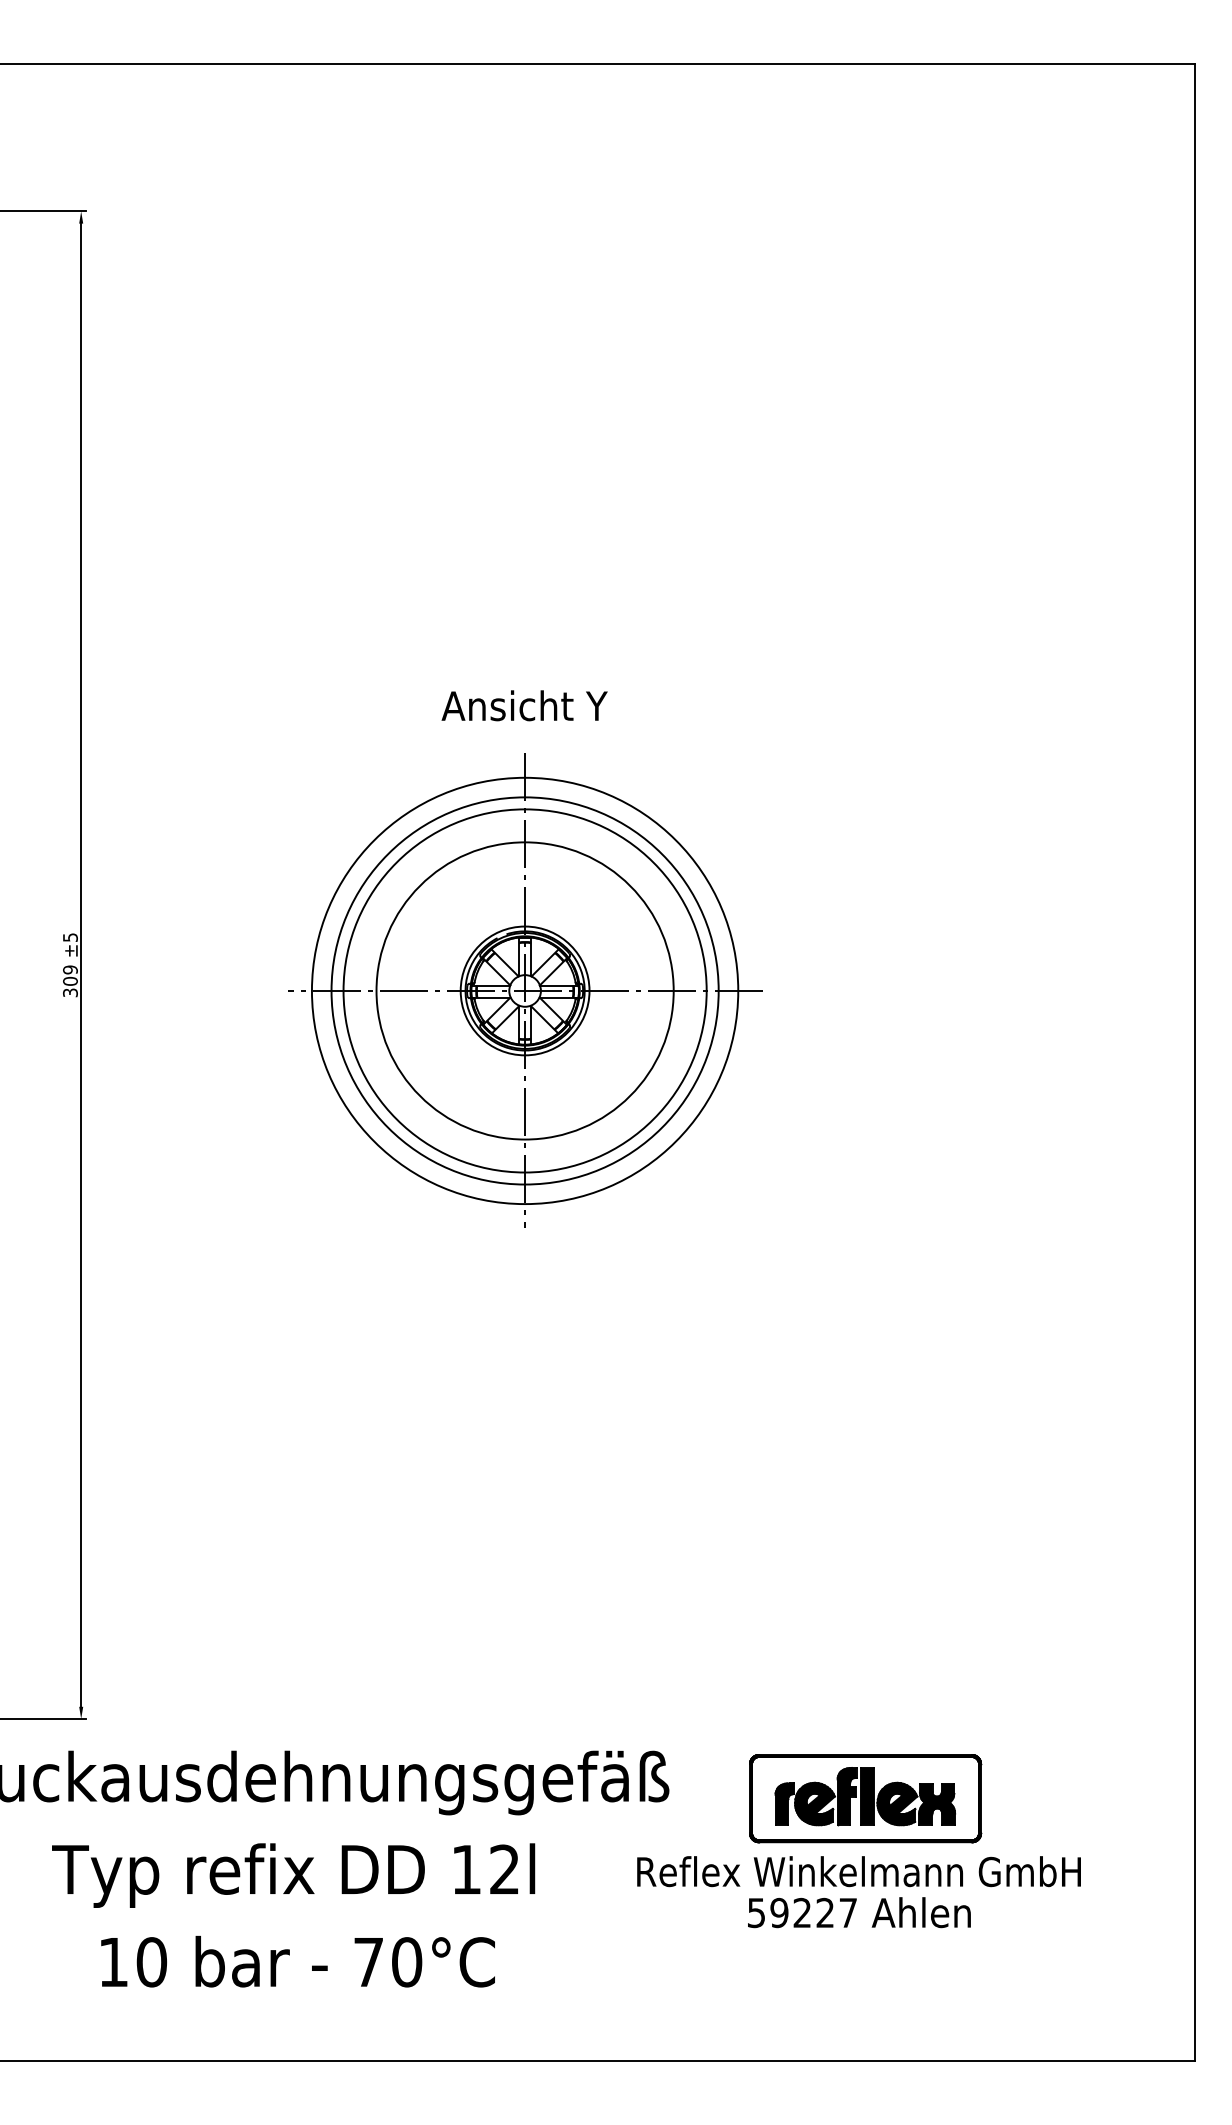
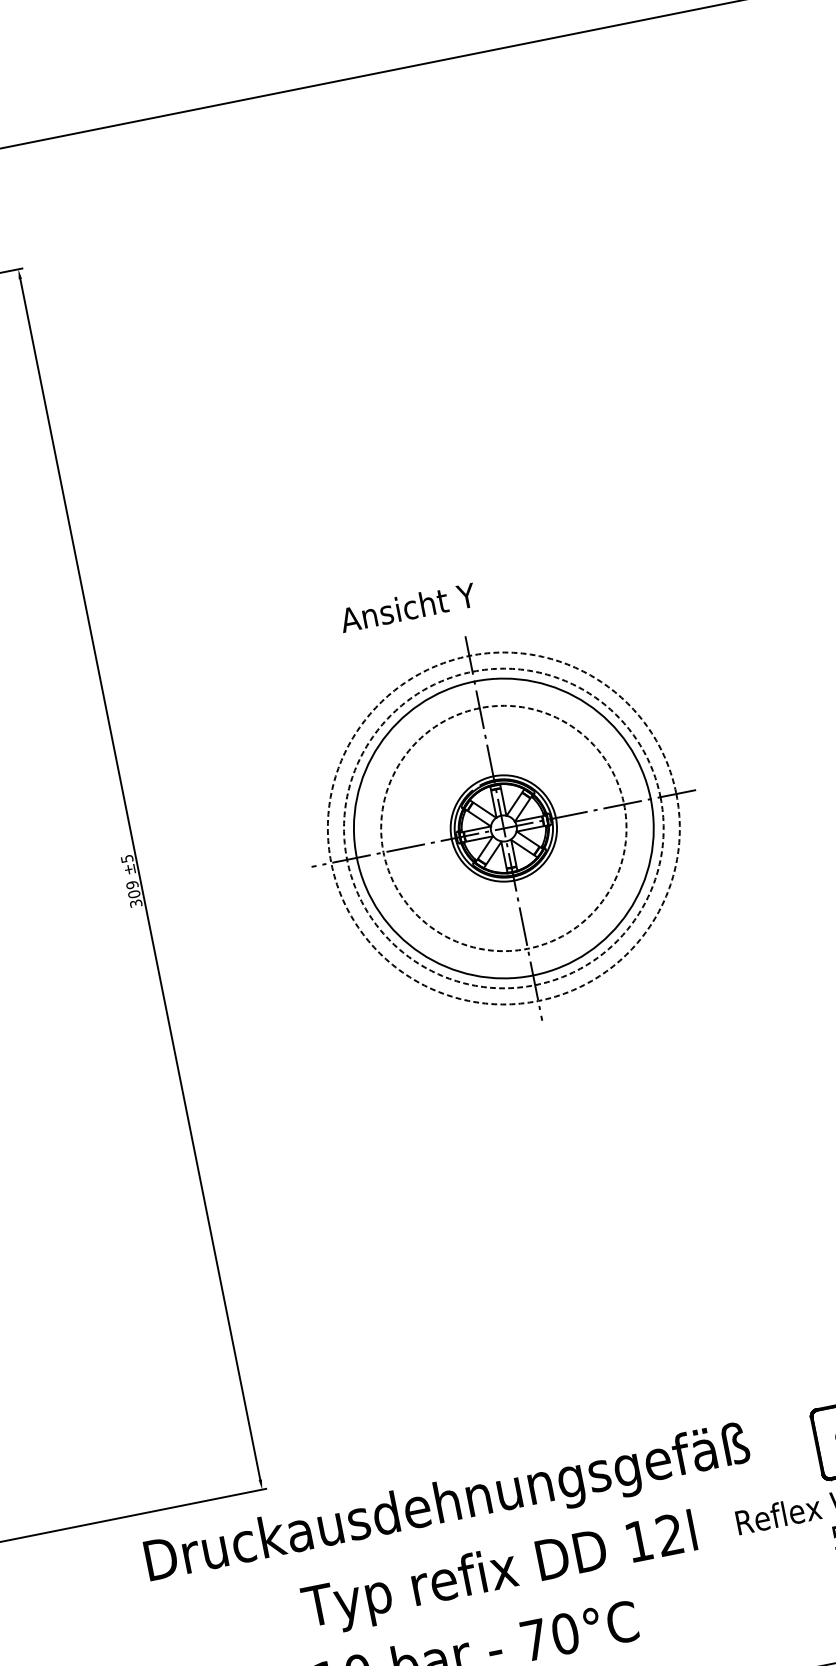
text: (524, 705) -> (407, 607), moved
circle: (524, 990) -> (503, 828), solid -> dashed
circle: (524, 990) -> (503, 828), solid -> dashed
circle: (524, 990) -> (503, 828), solid -> dashed
text: (293, 1875) -> (499, 1573), moved

